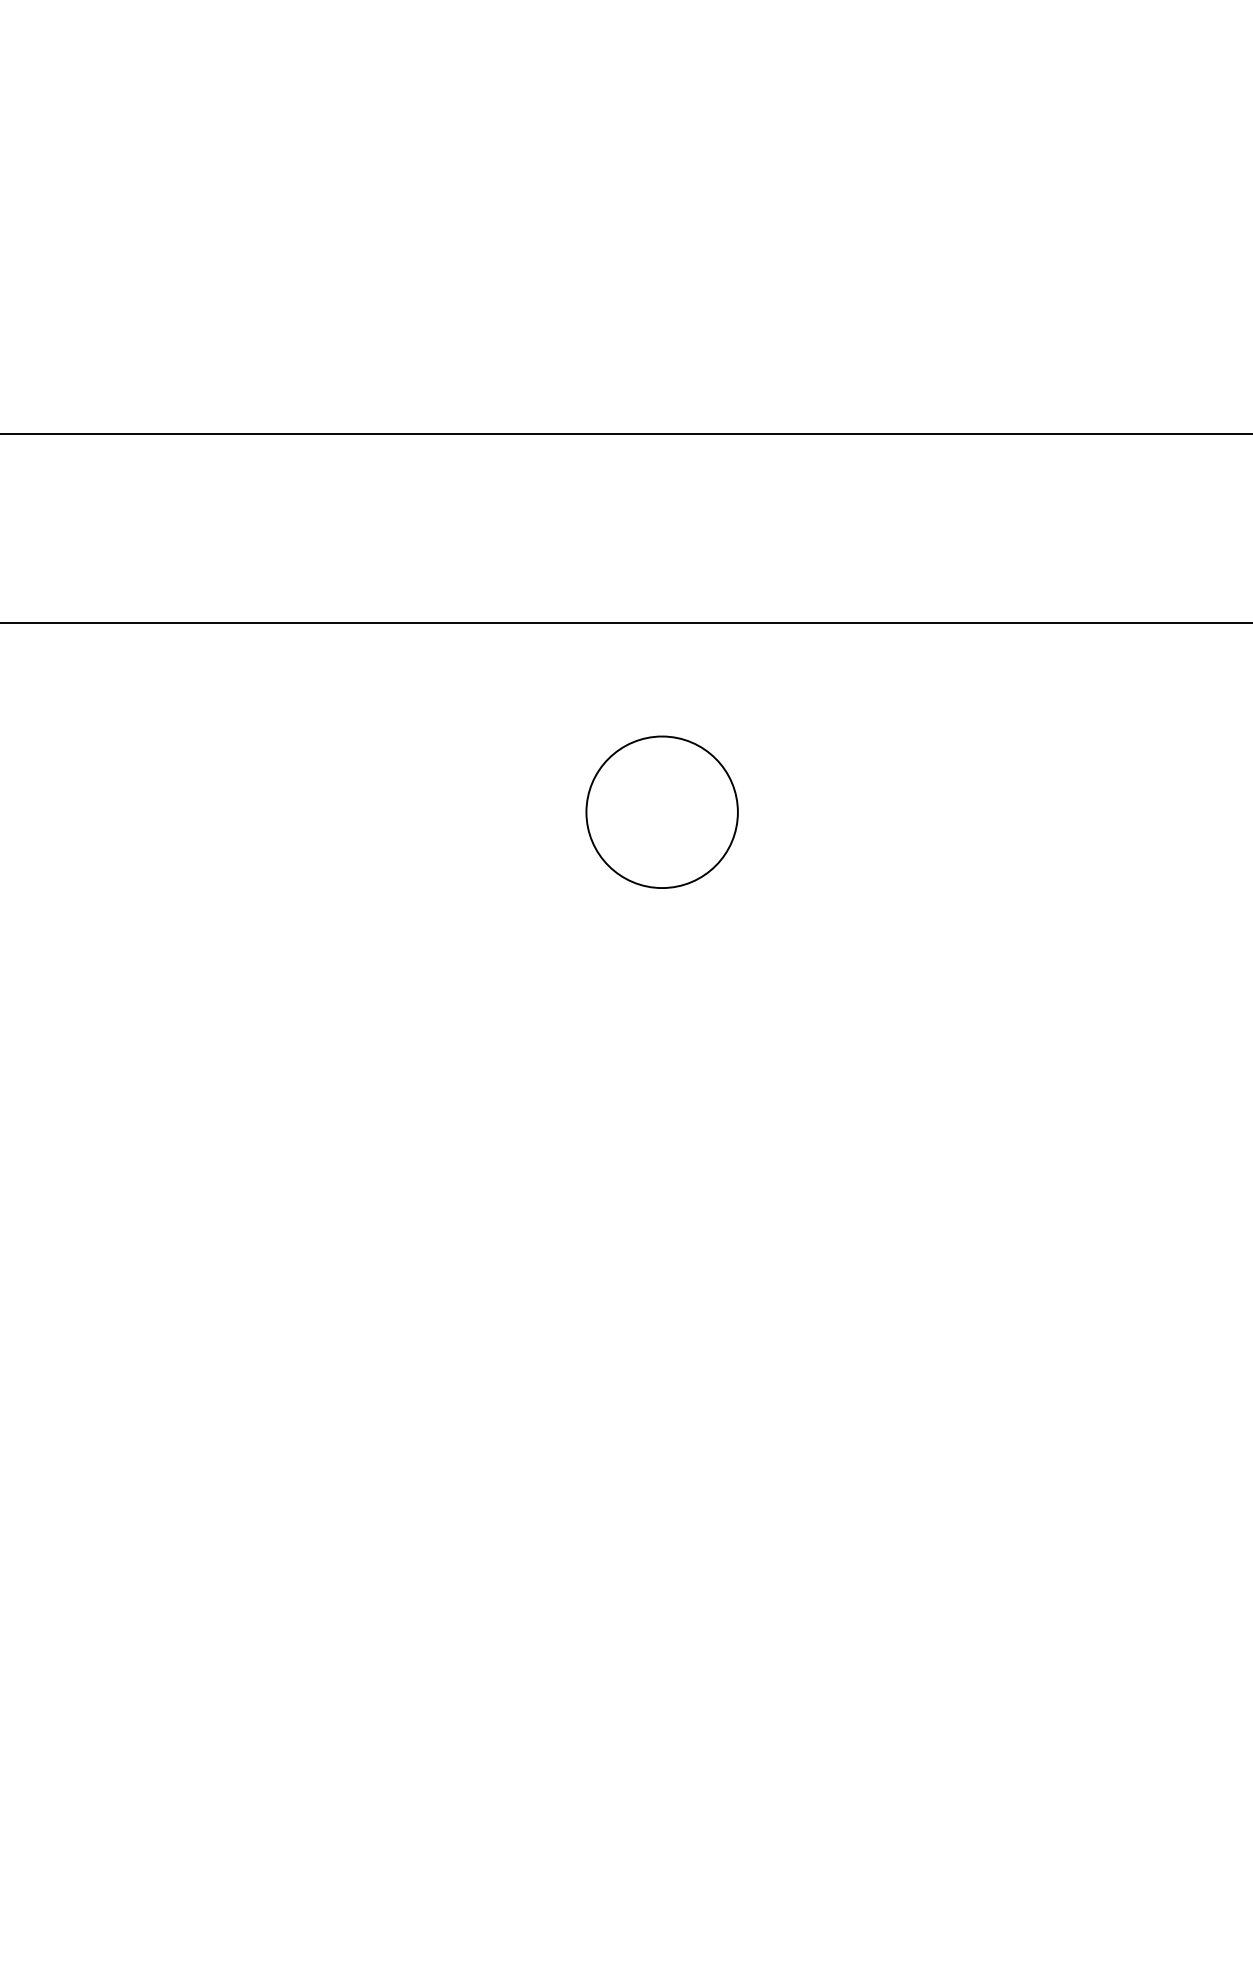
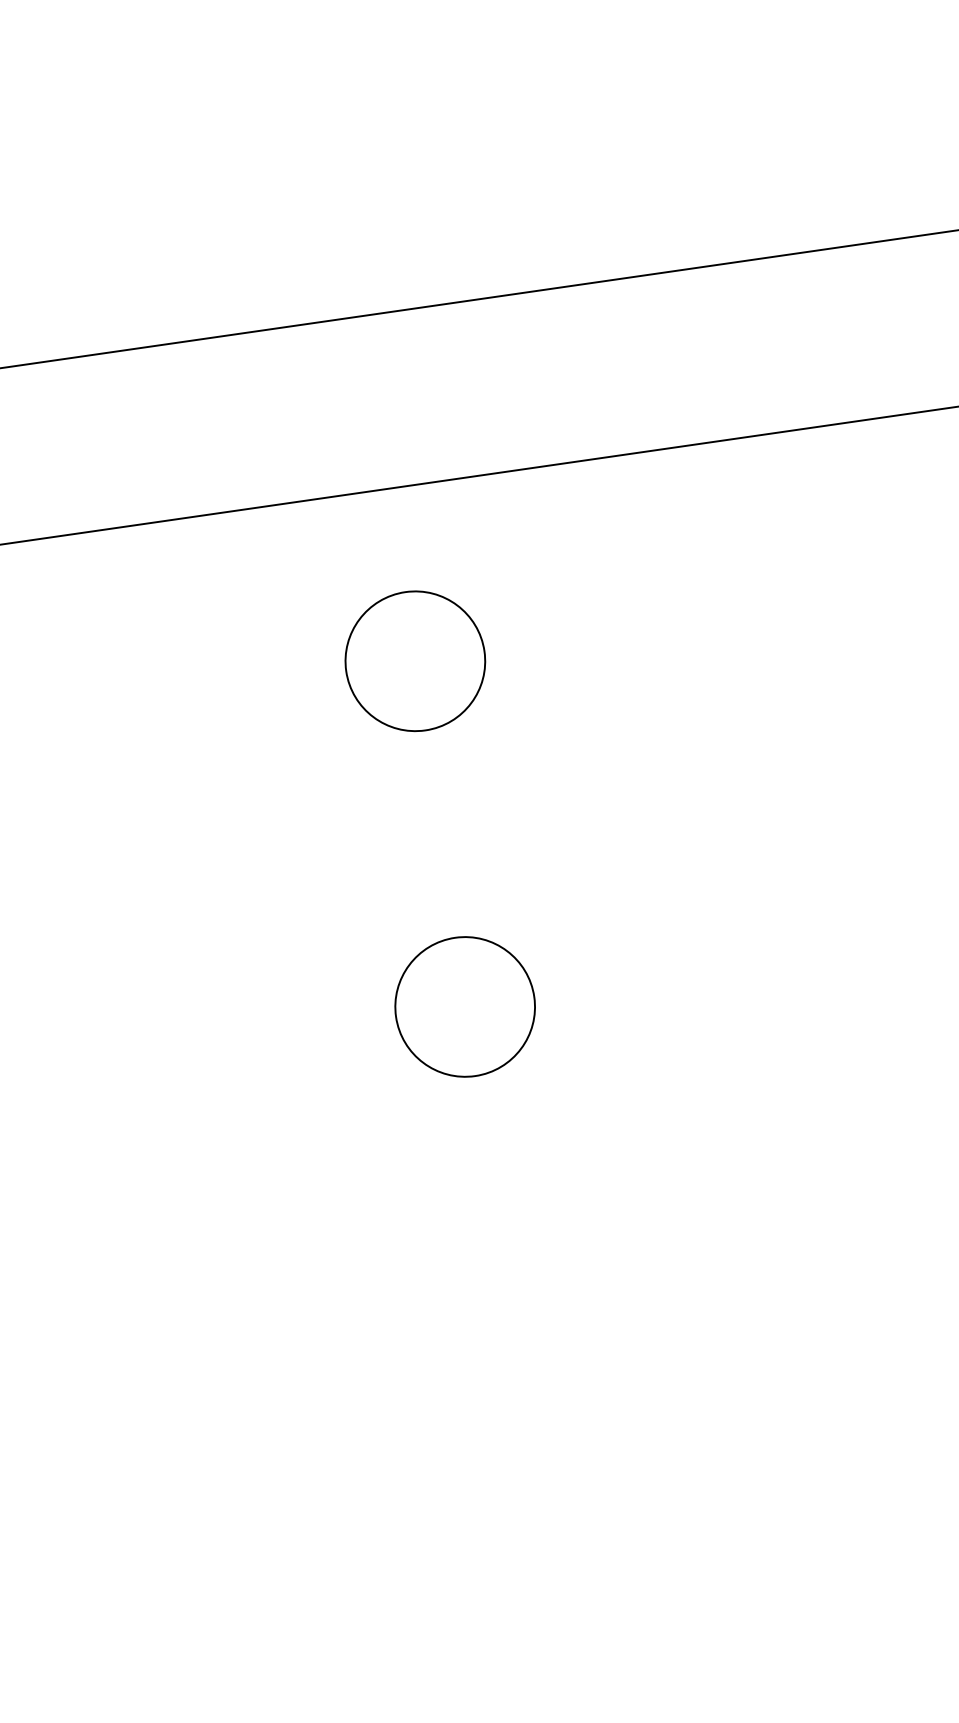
part: (661, 1190) -> (464, 1006), added

